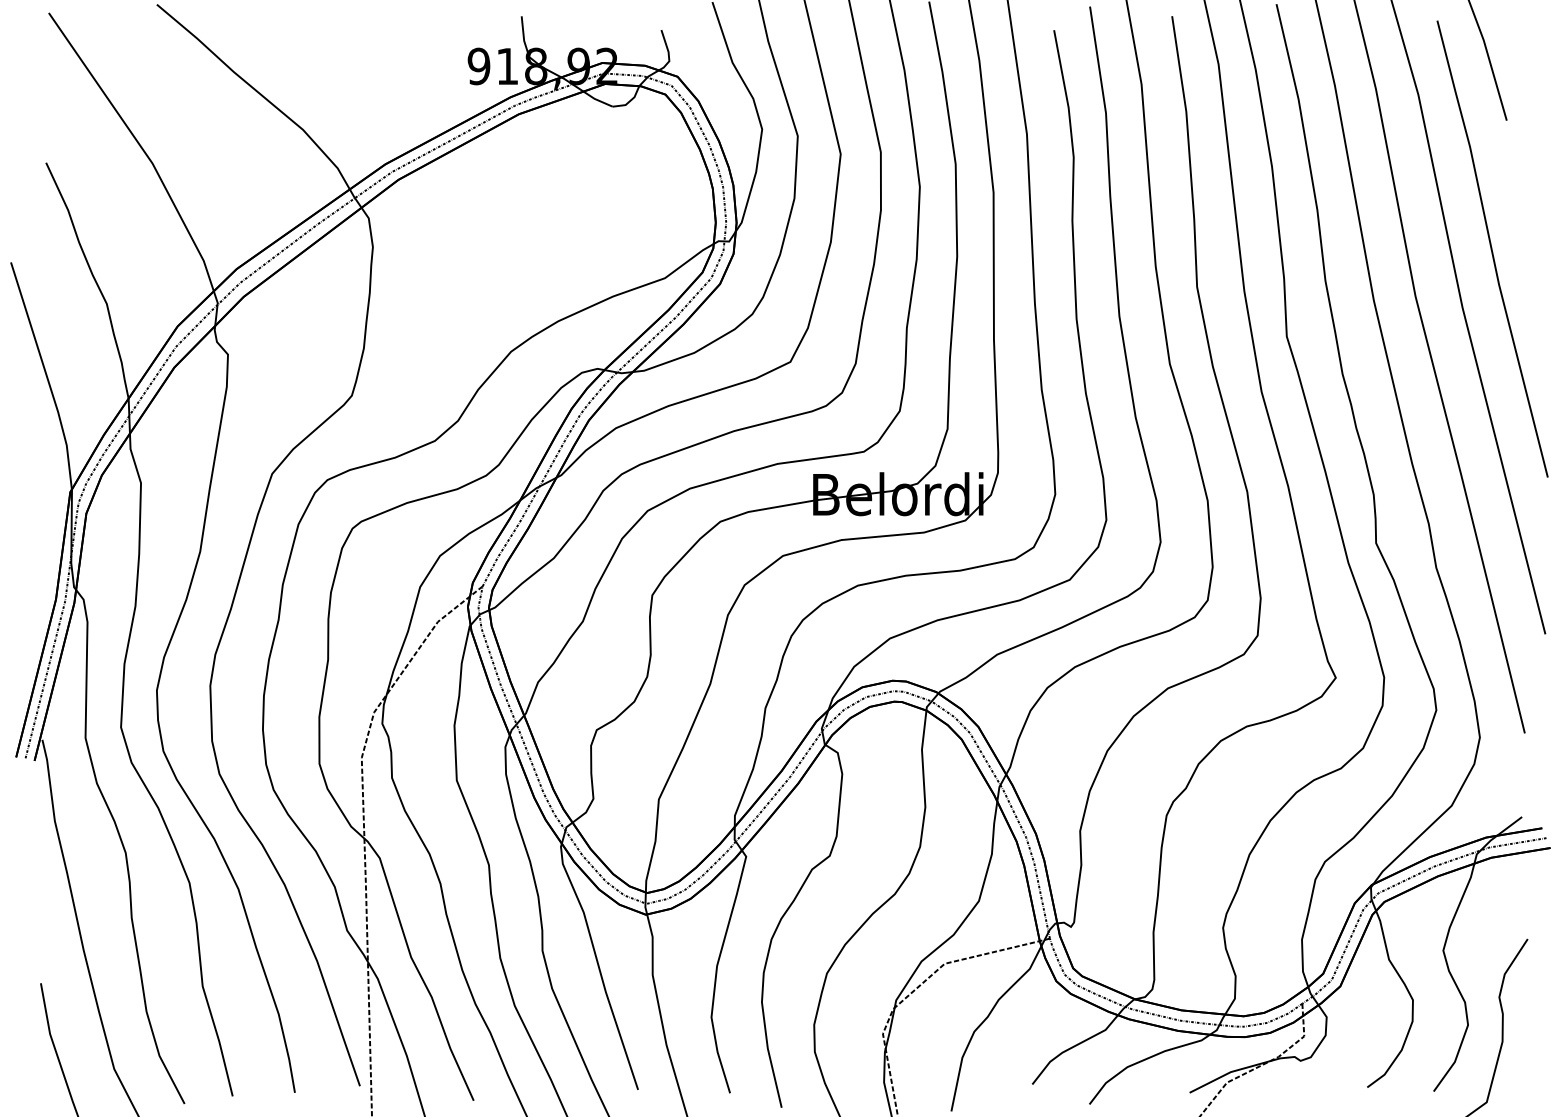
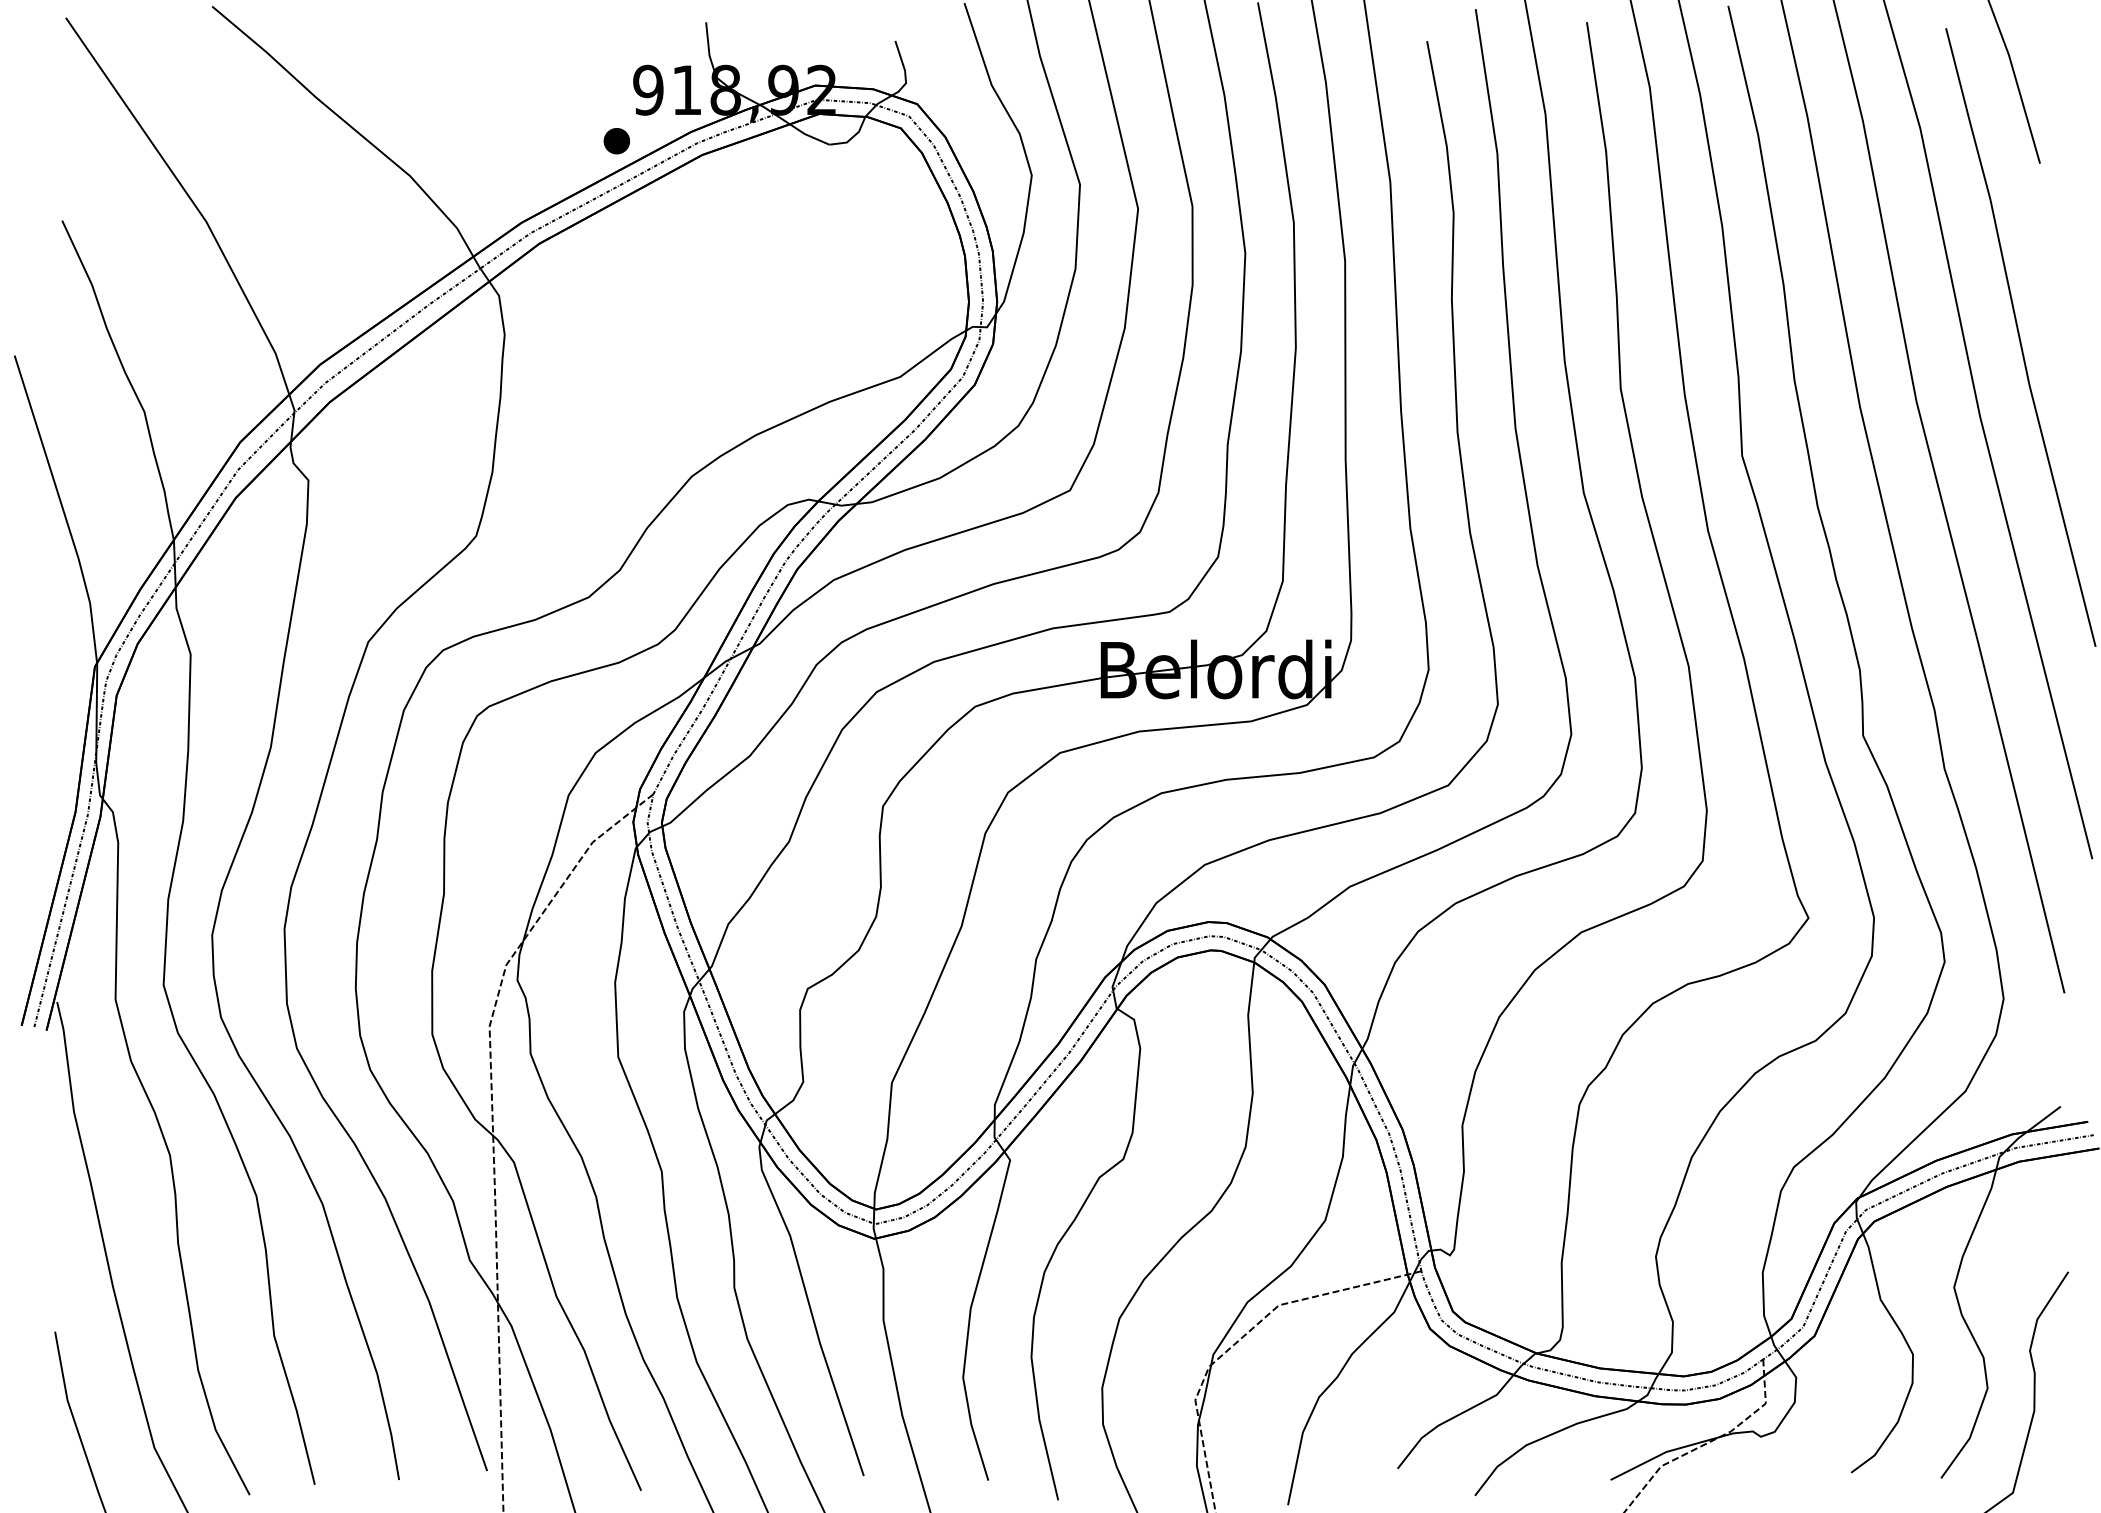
part: (455, 104) -> (616, 141), added

